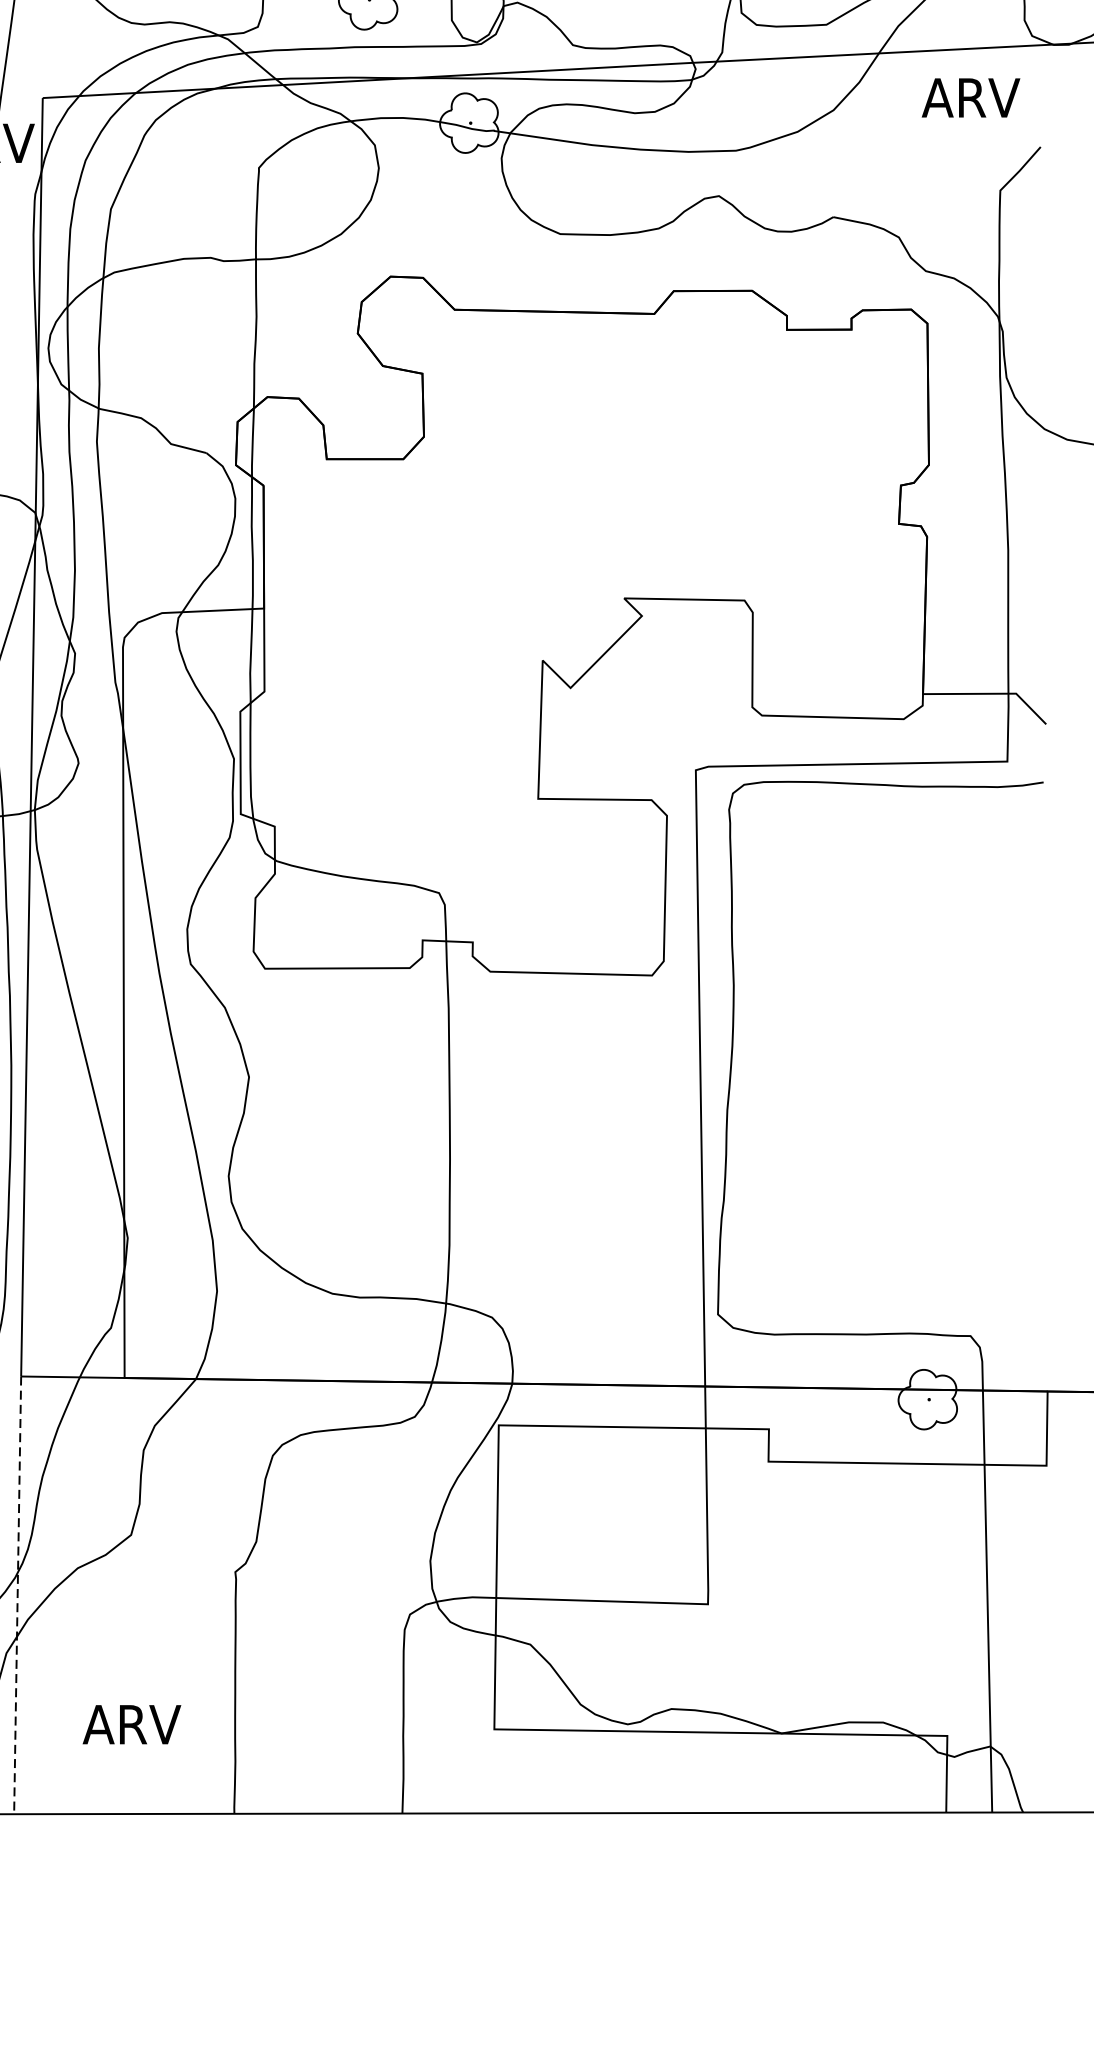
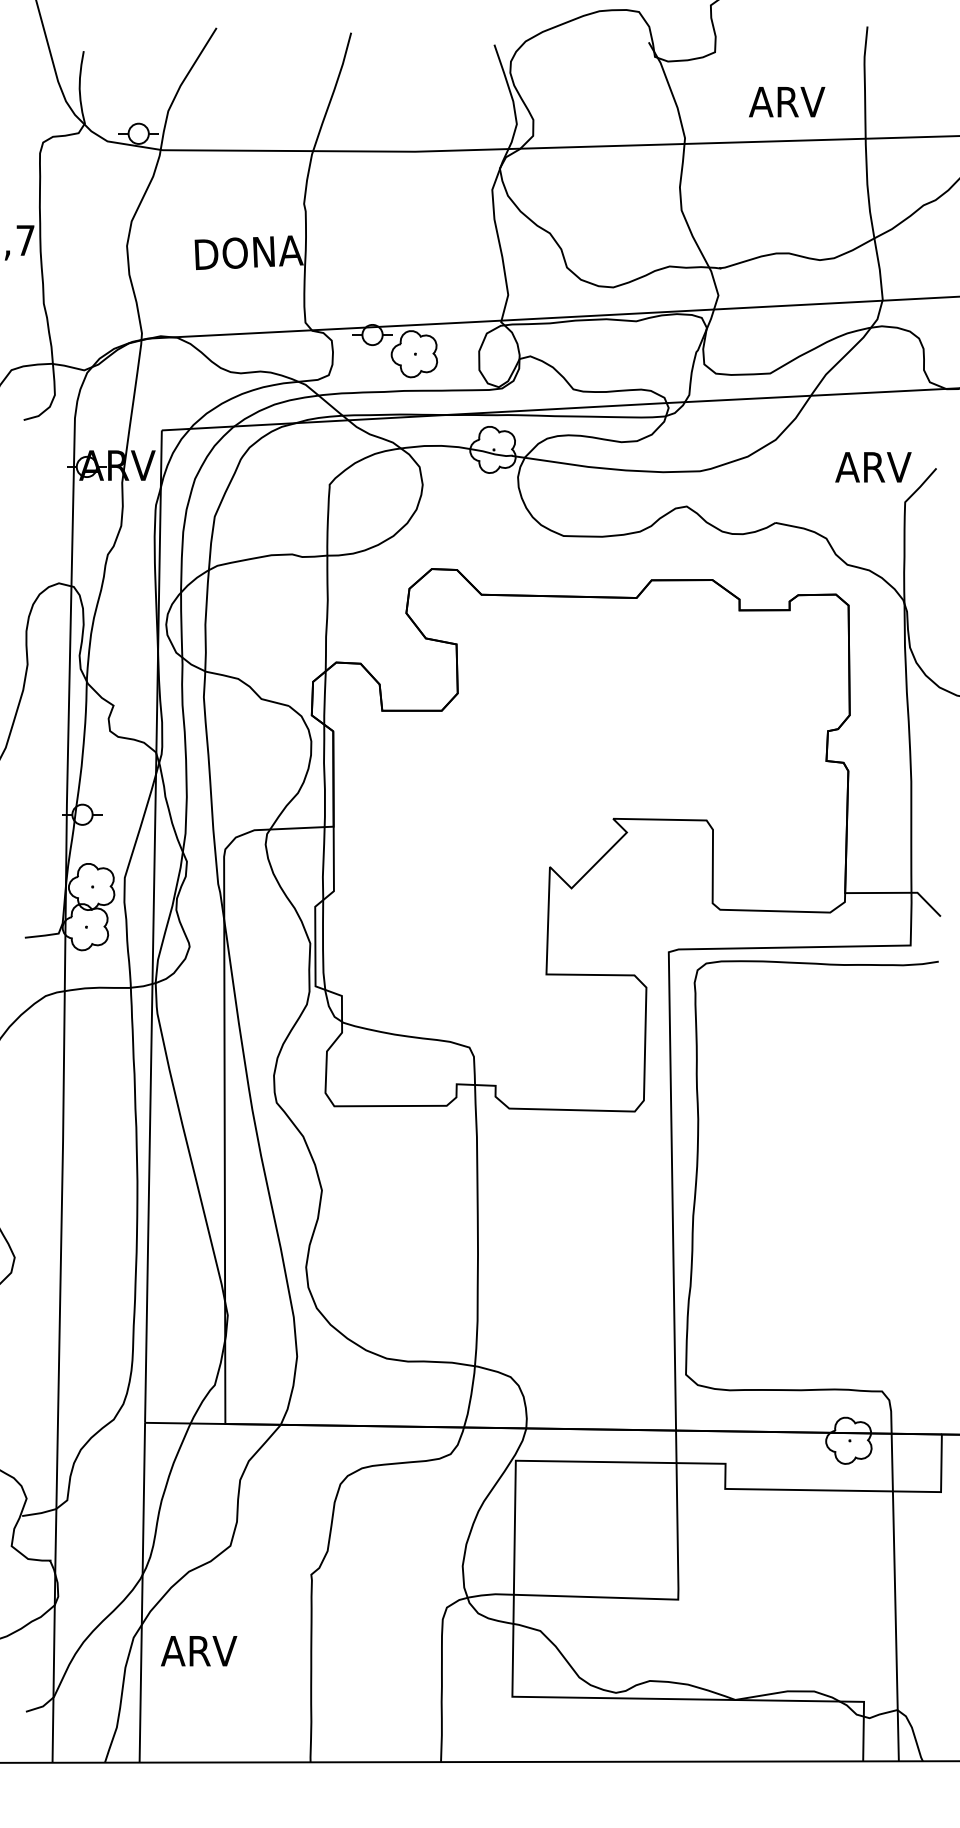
text: (971, 98) -> (873, 467), moved
line: (17, 1595) -> (142, 1592), dashed -> solid
text: (132, 1725) -> (199, 1651), moved

